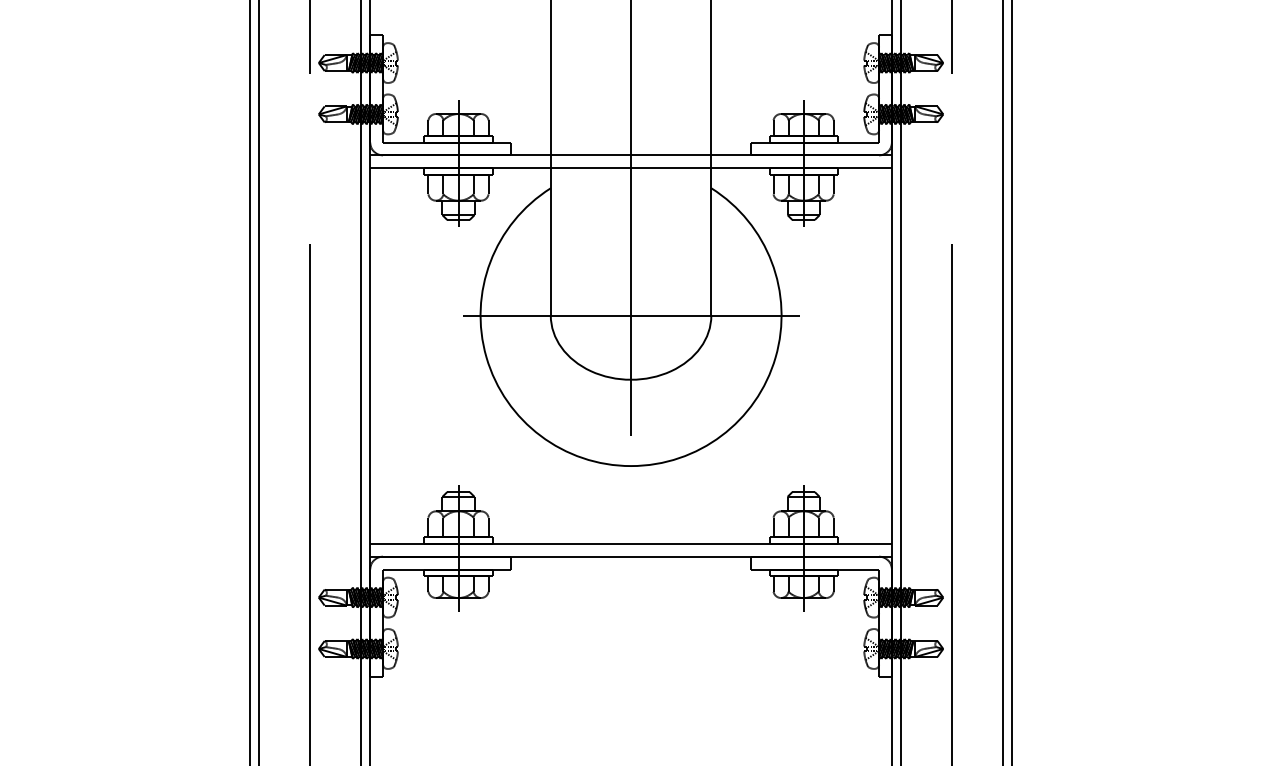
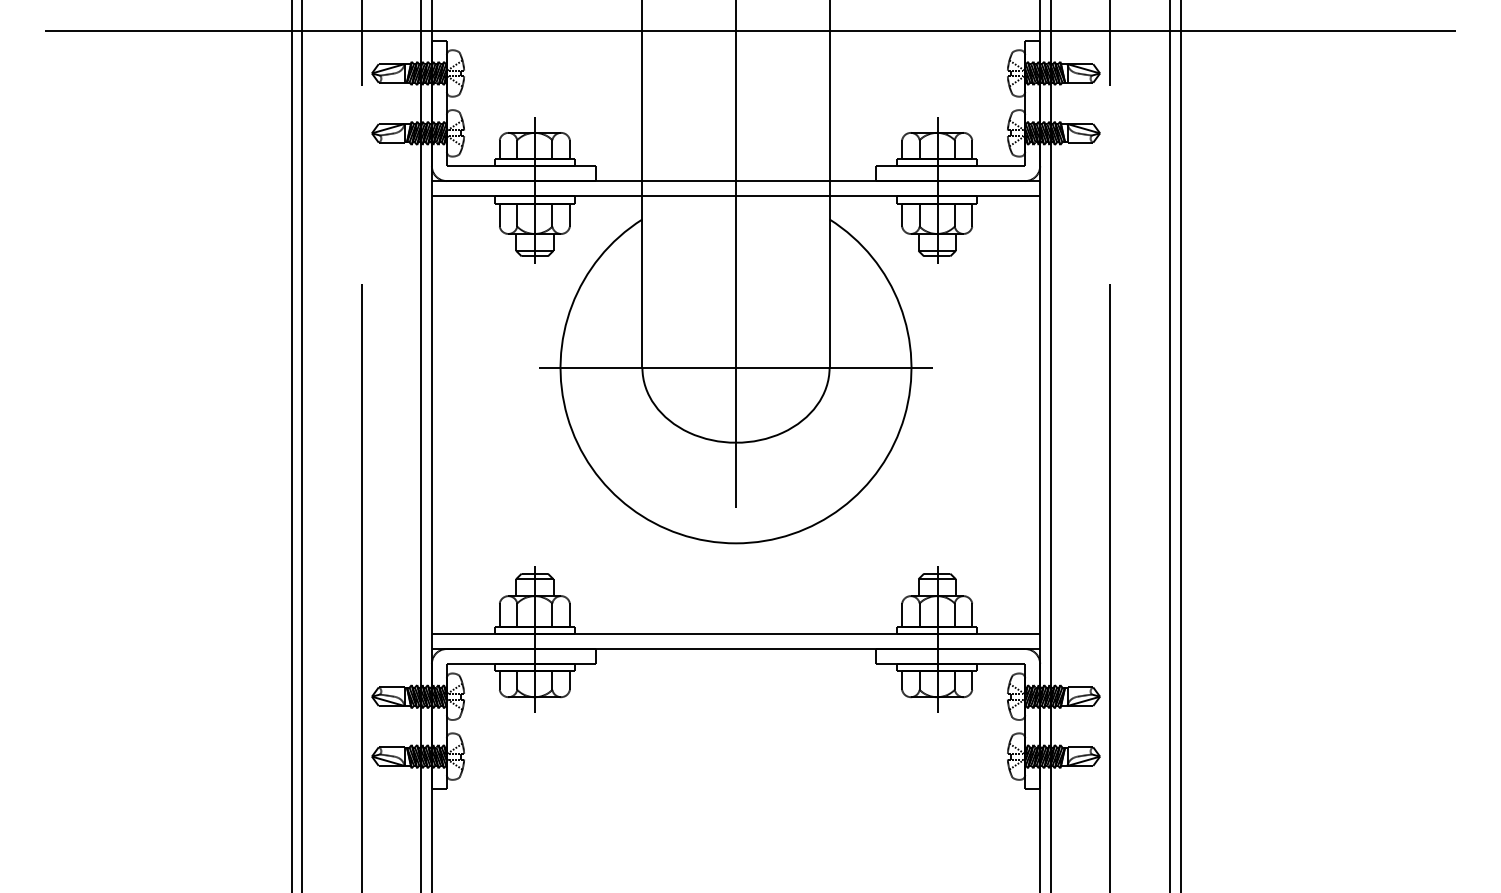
line: (643, 27) -> (750, 31), added

